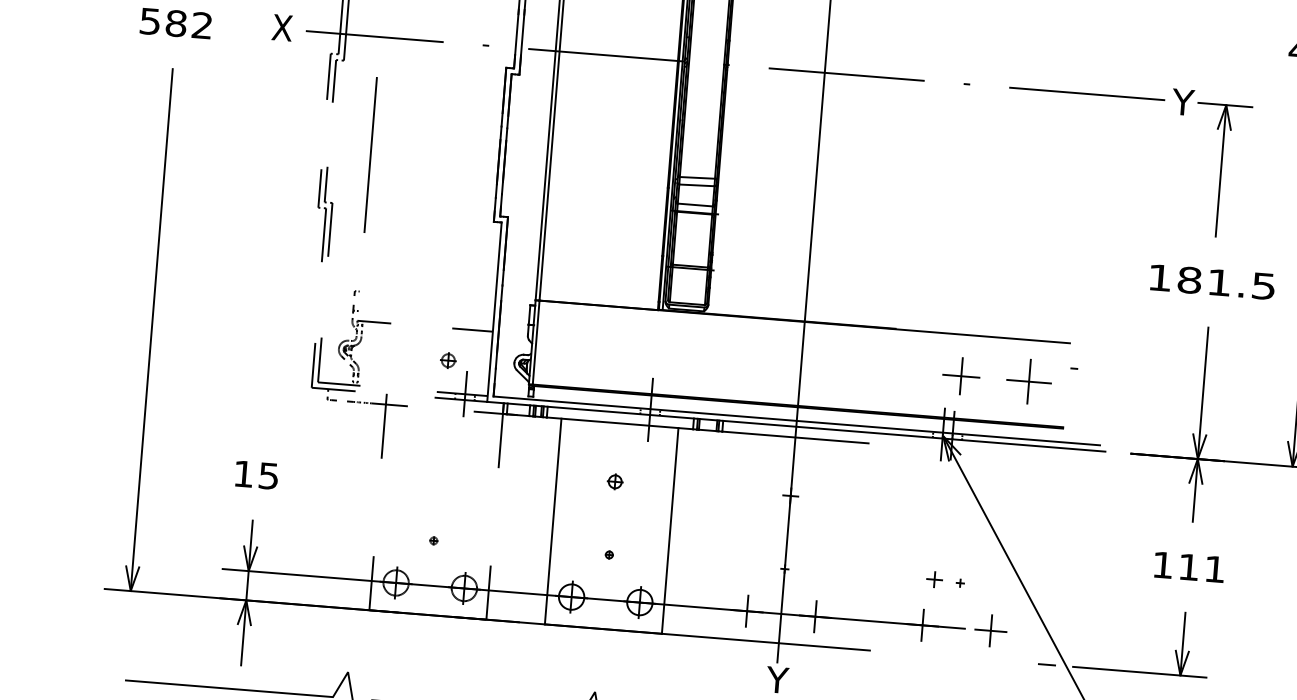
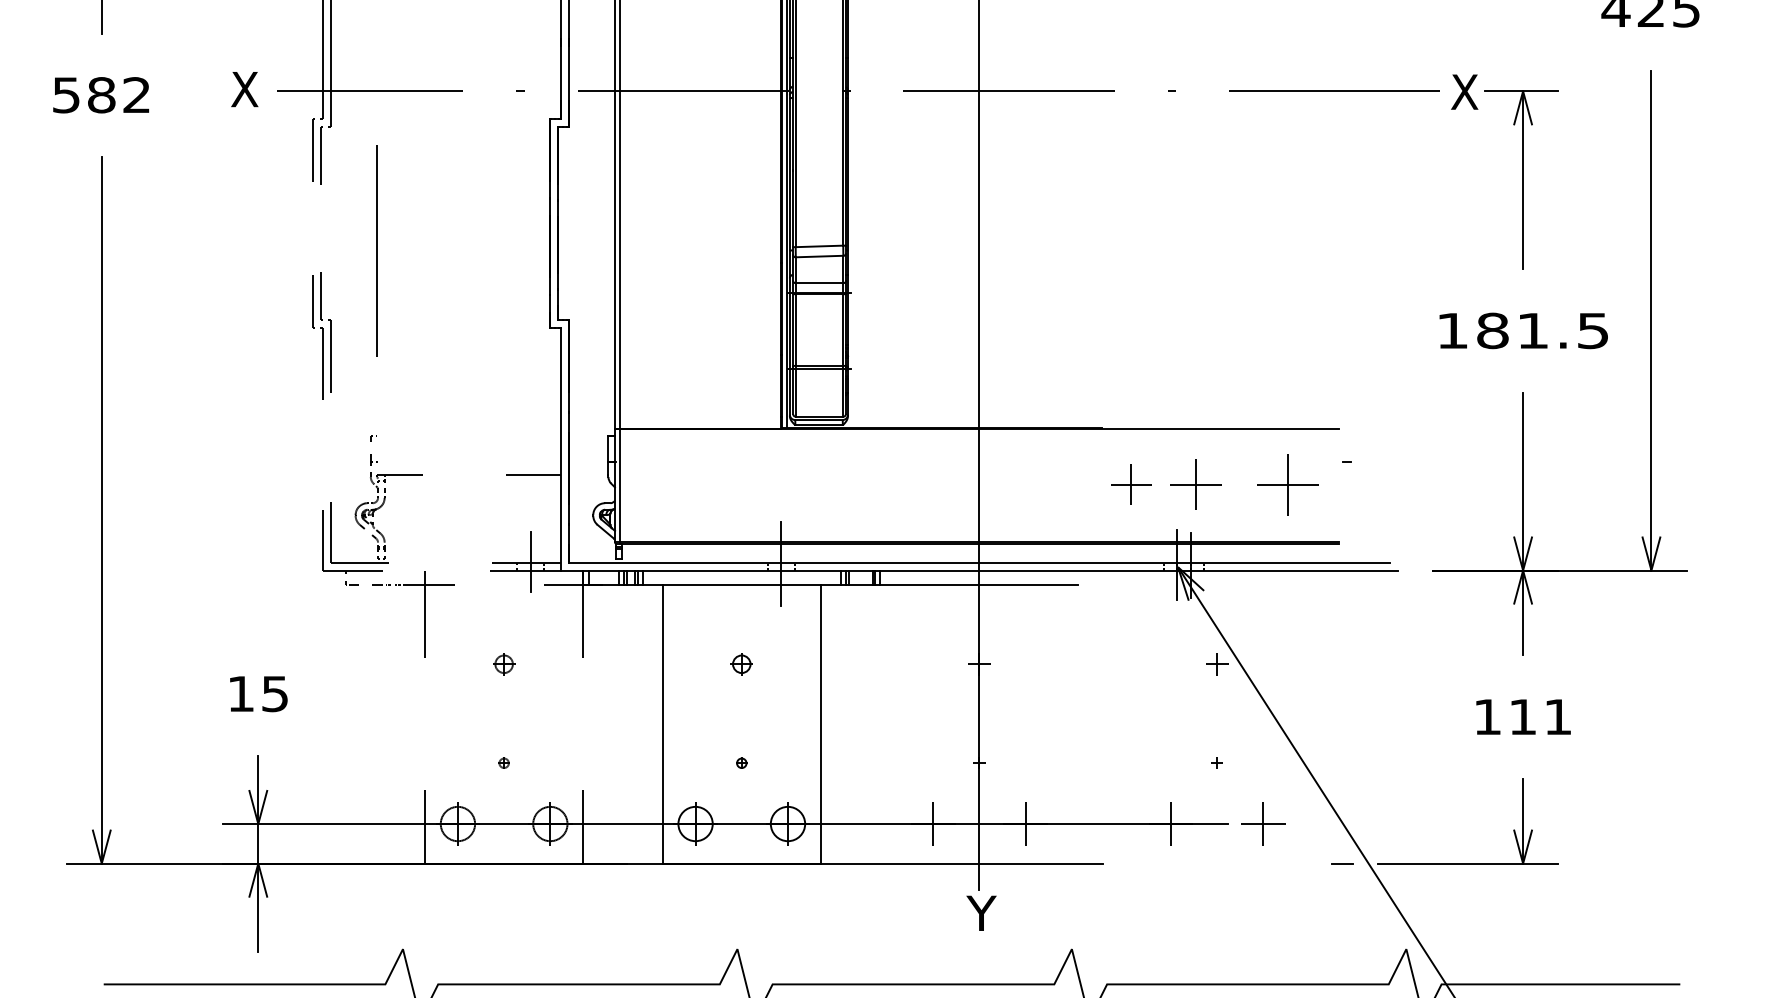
text: (1183, 101) -> (1464, 91), Y -> X
part: (448, 360) -> (504, 664), moved
part: (913, 372) -> (1131, 484), added
part: (934, 579) -> (1217, 664), moved

